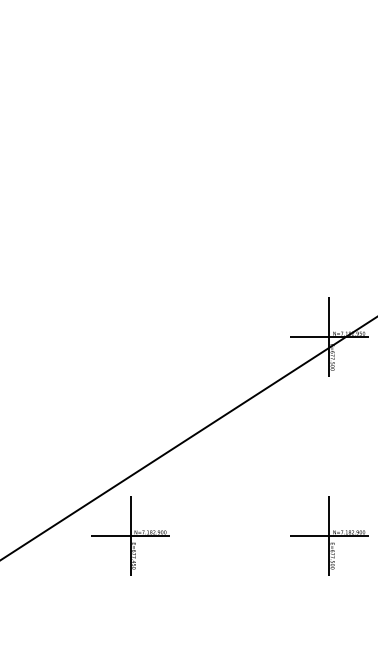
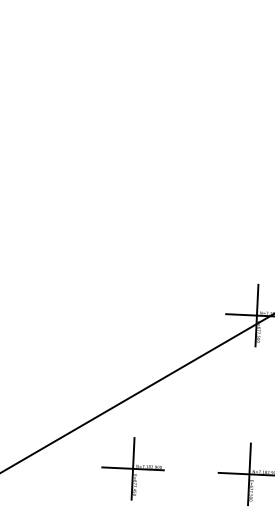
part: (130, 535) -> (133, 468), moved

